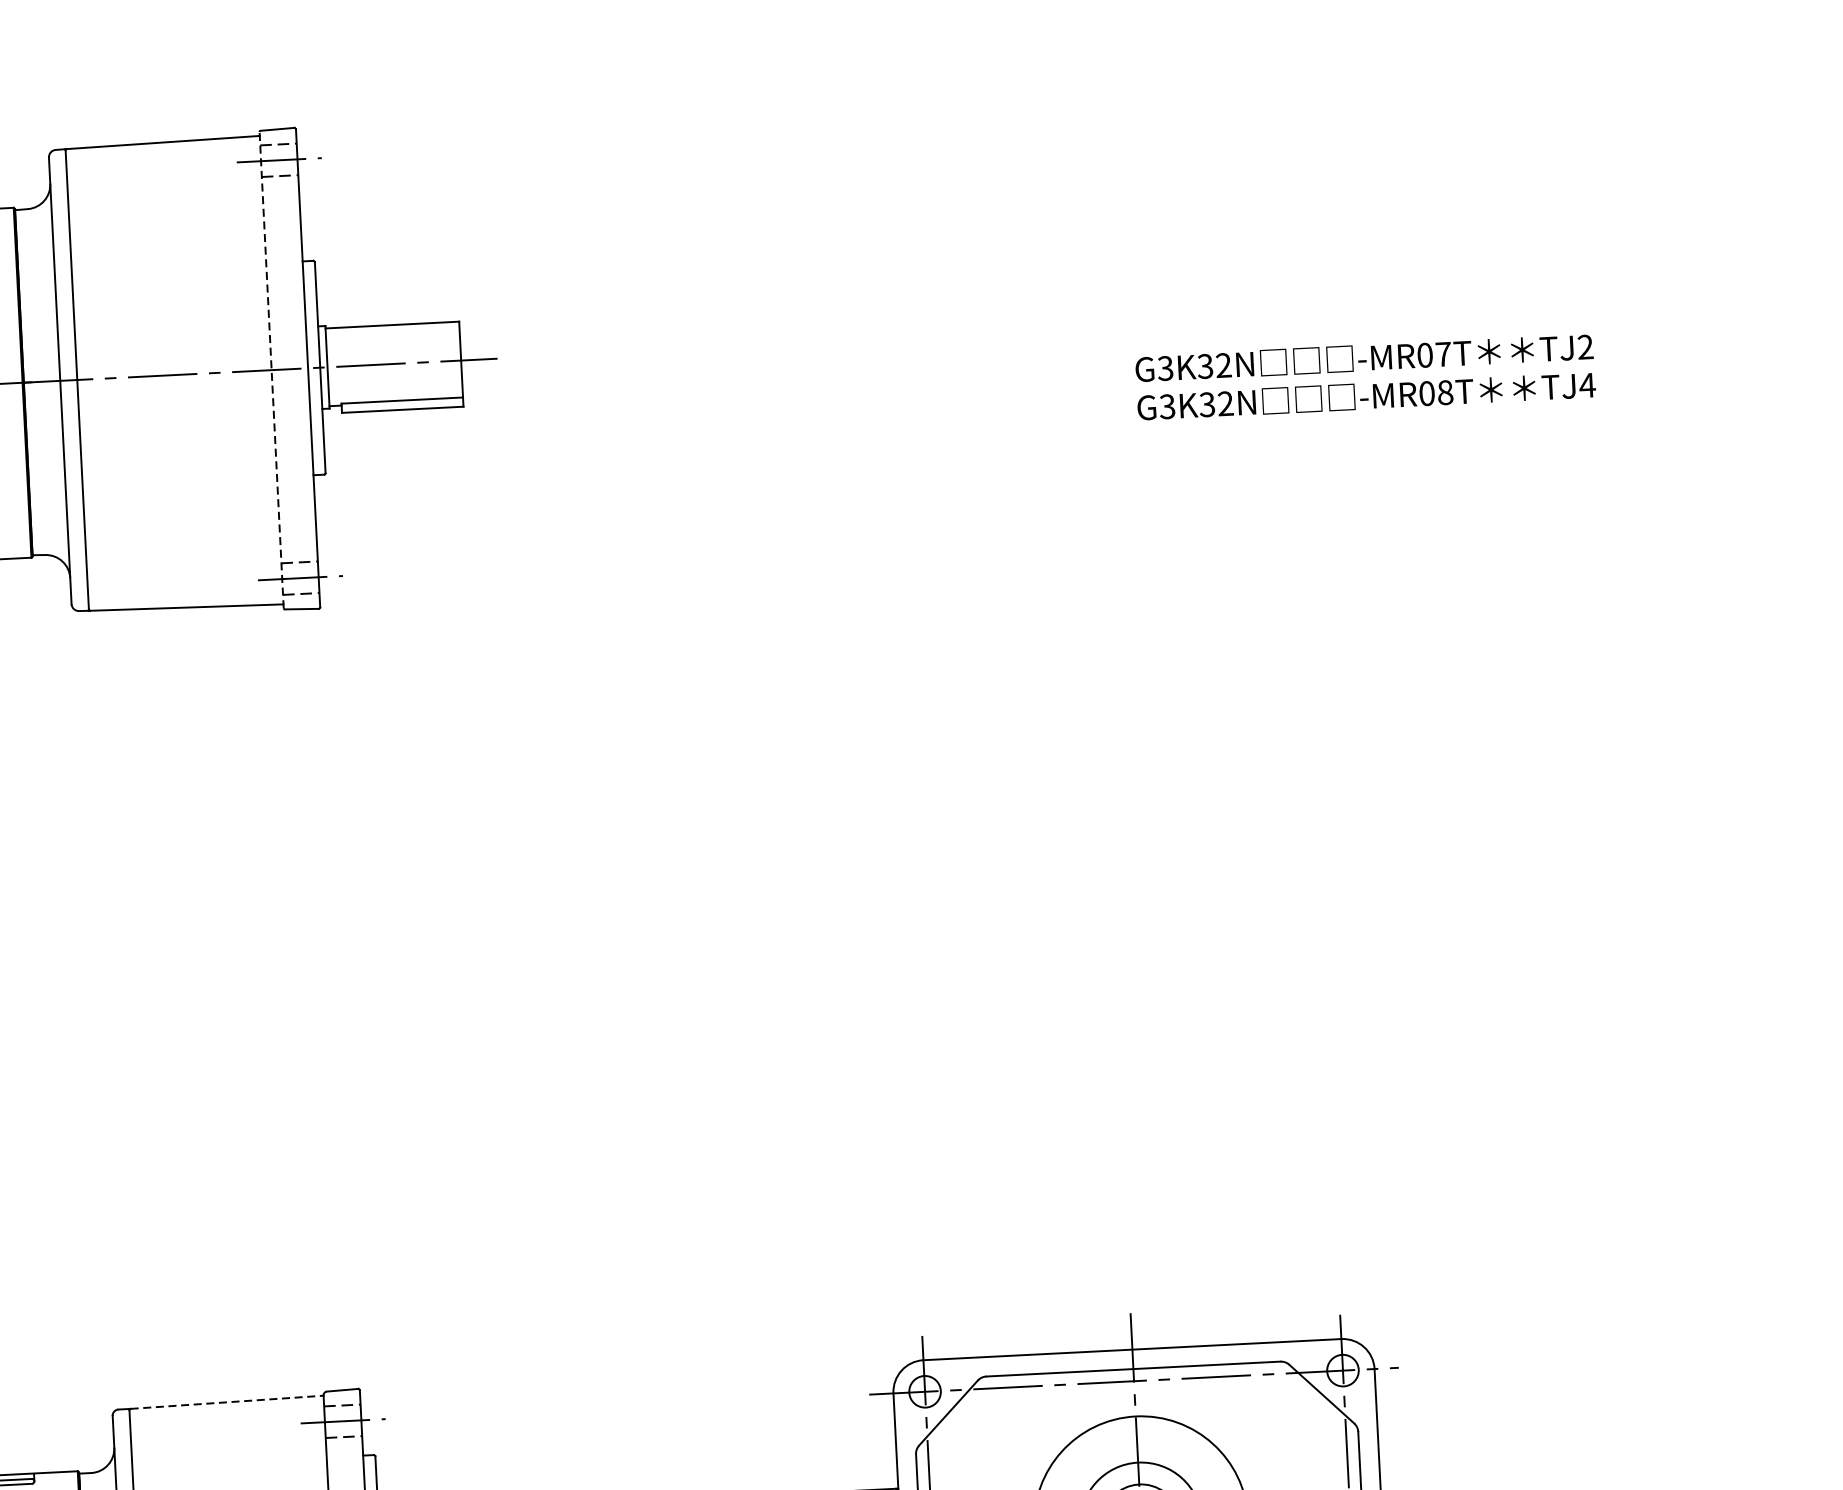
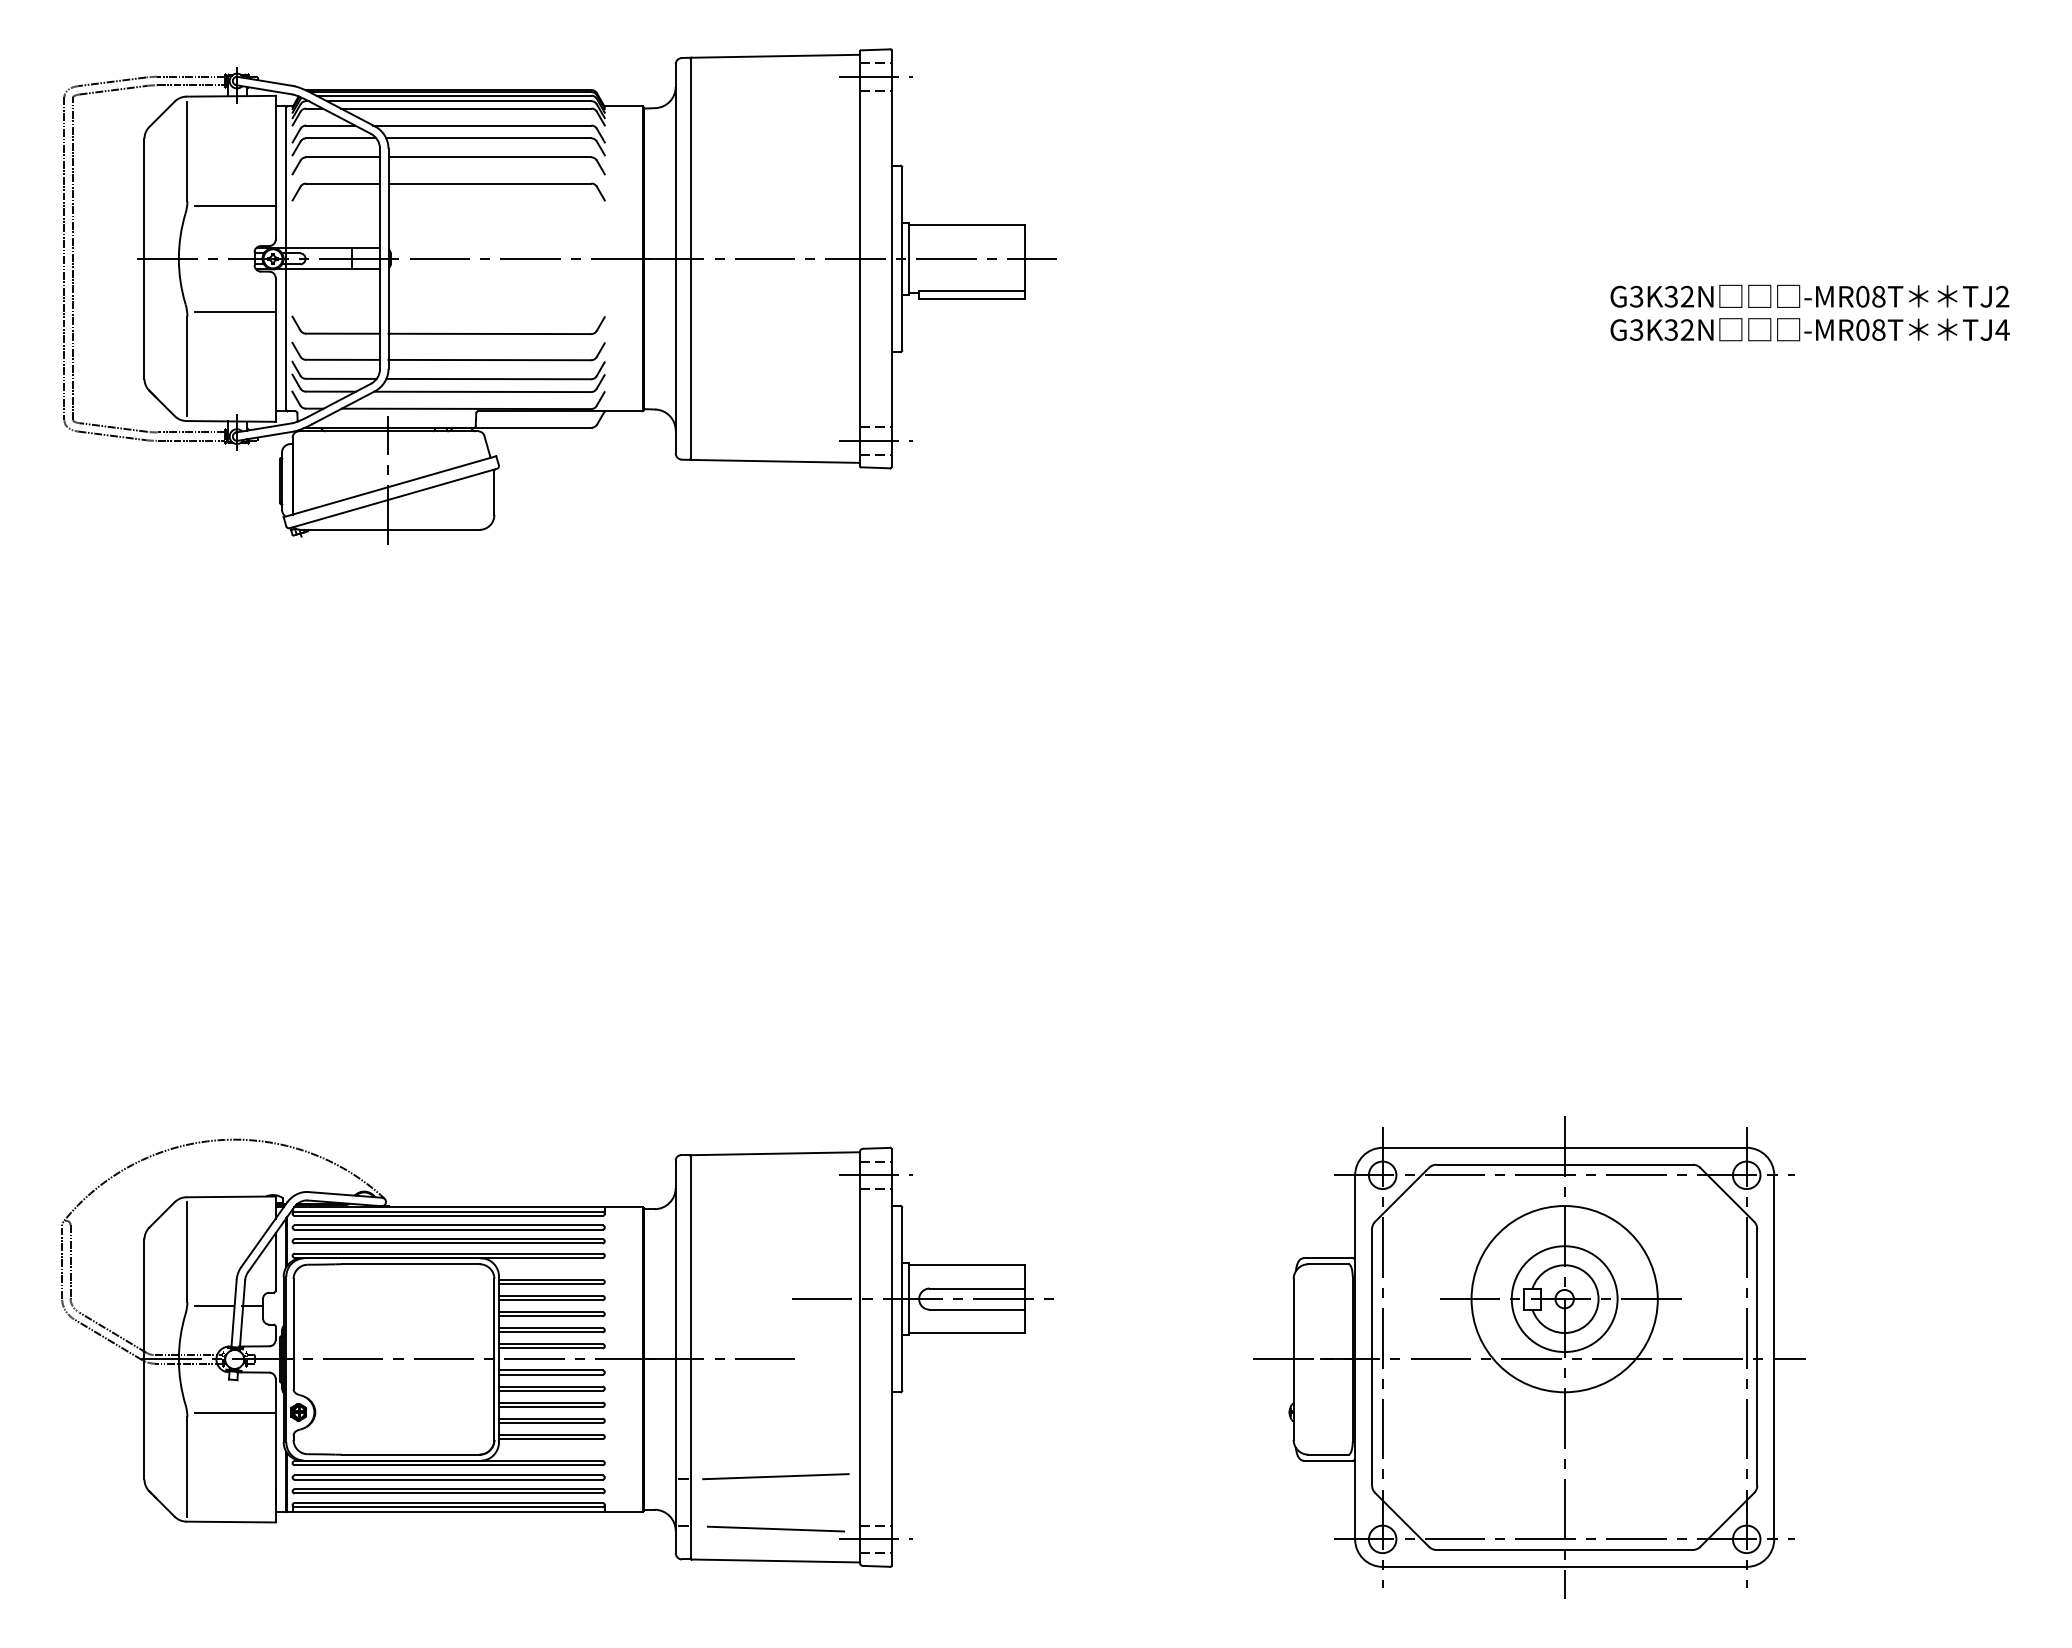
text: (1443, 354) -> (1878, 296), -MR07T -> -MR08T
line: (271, 369) -> (859, 258), dashed -> solid
line: (227, 1402) -> (776, 1153), dashed -> solid

